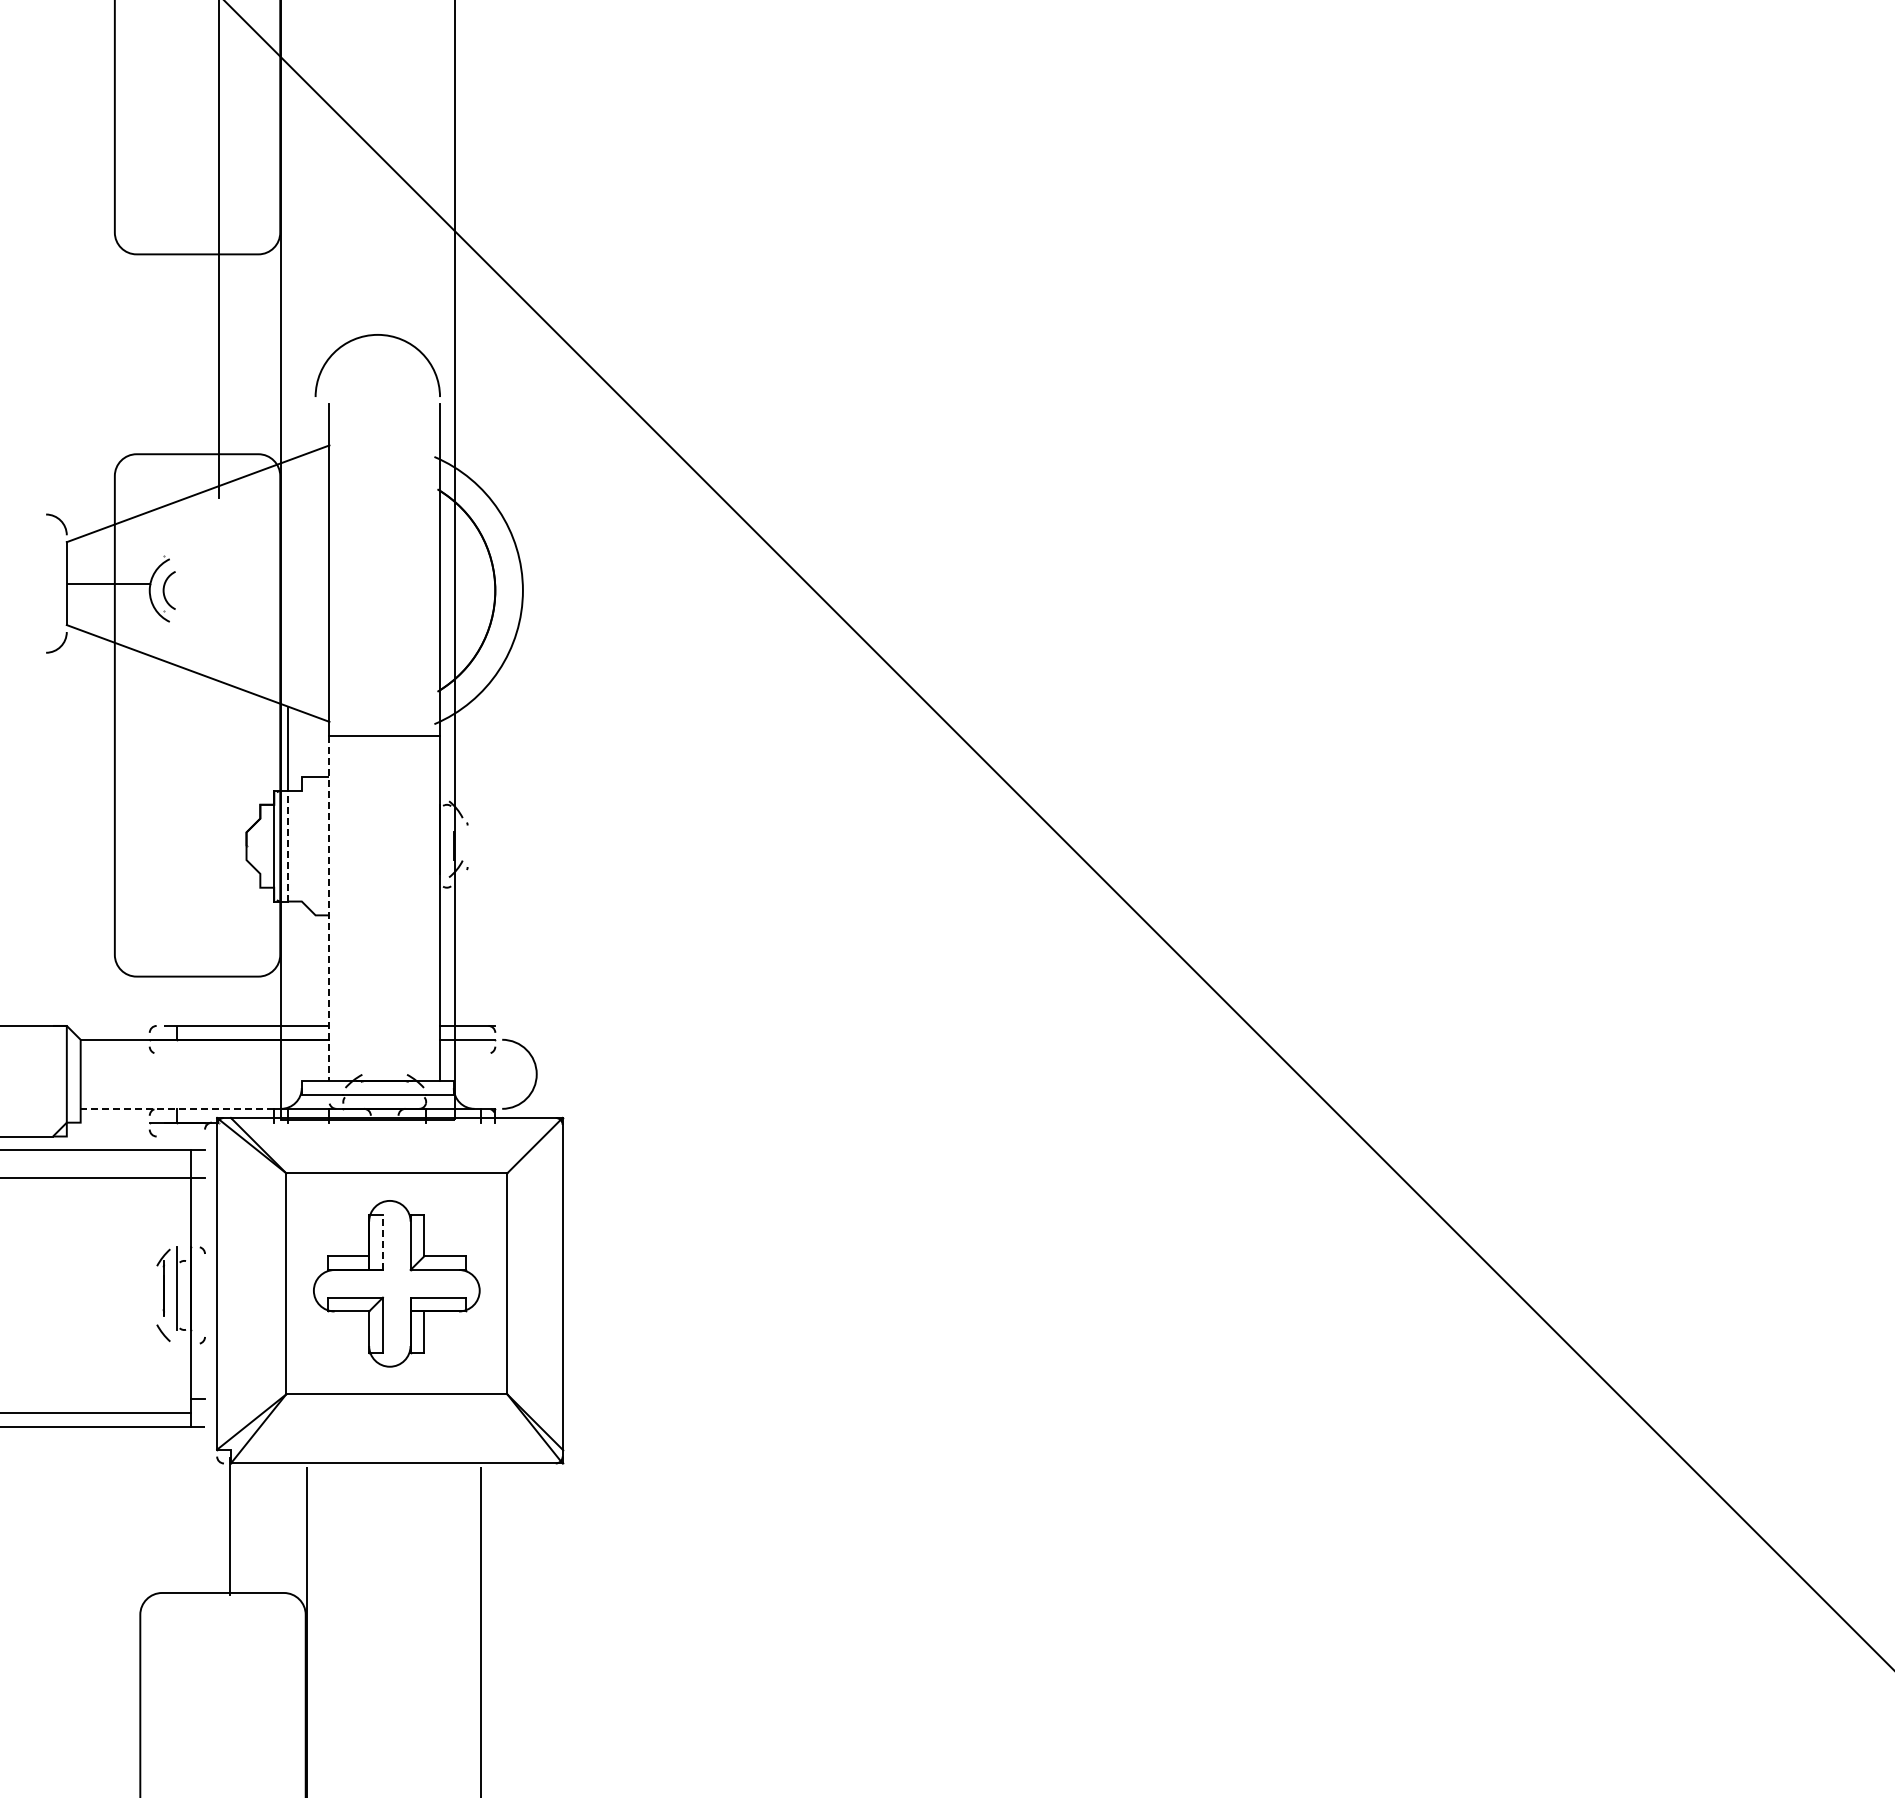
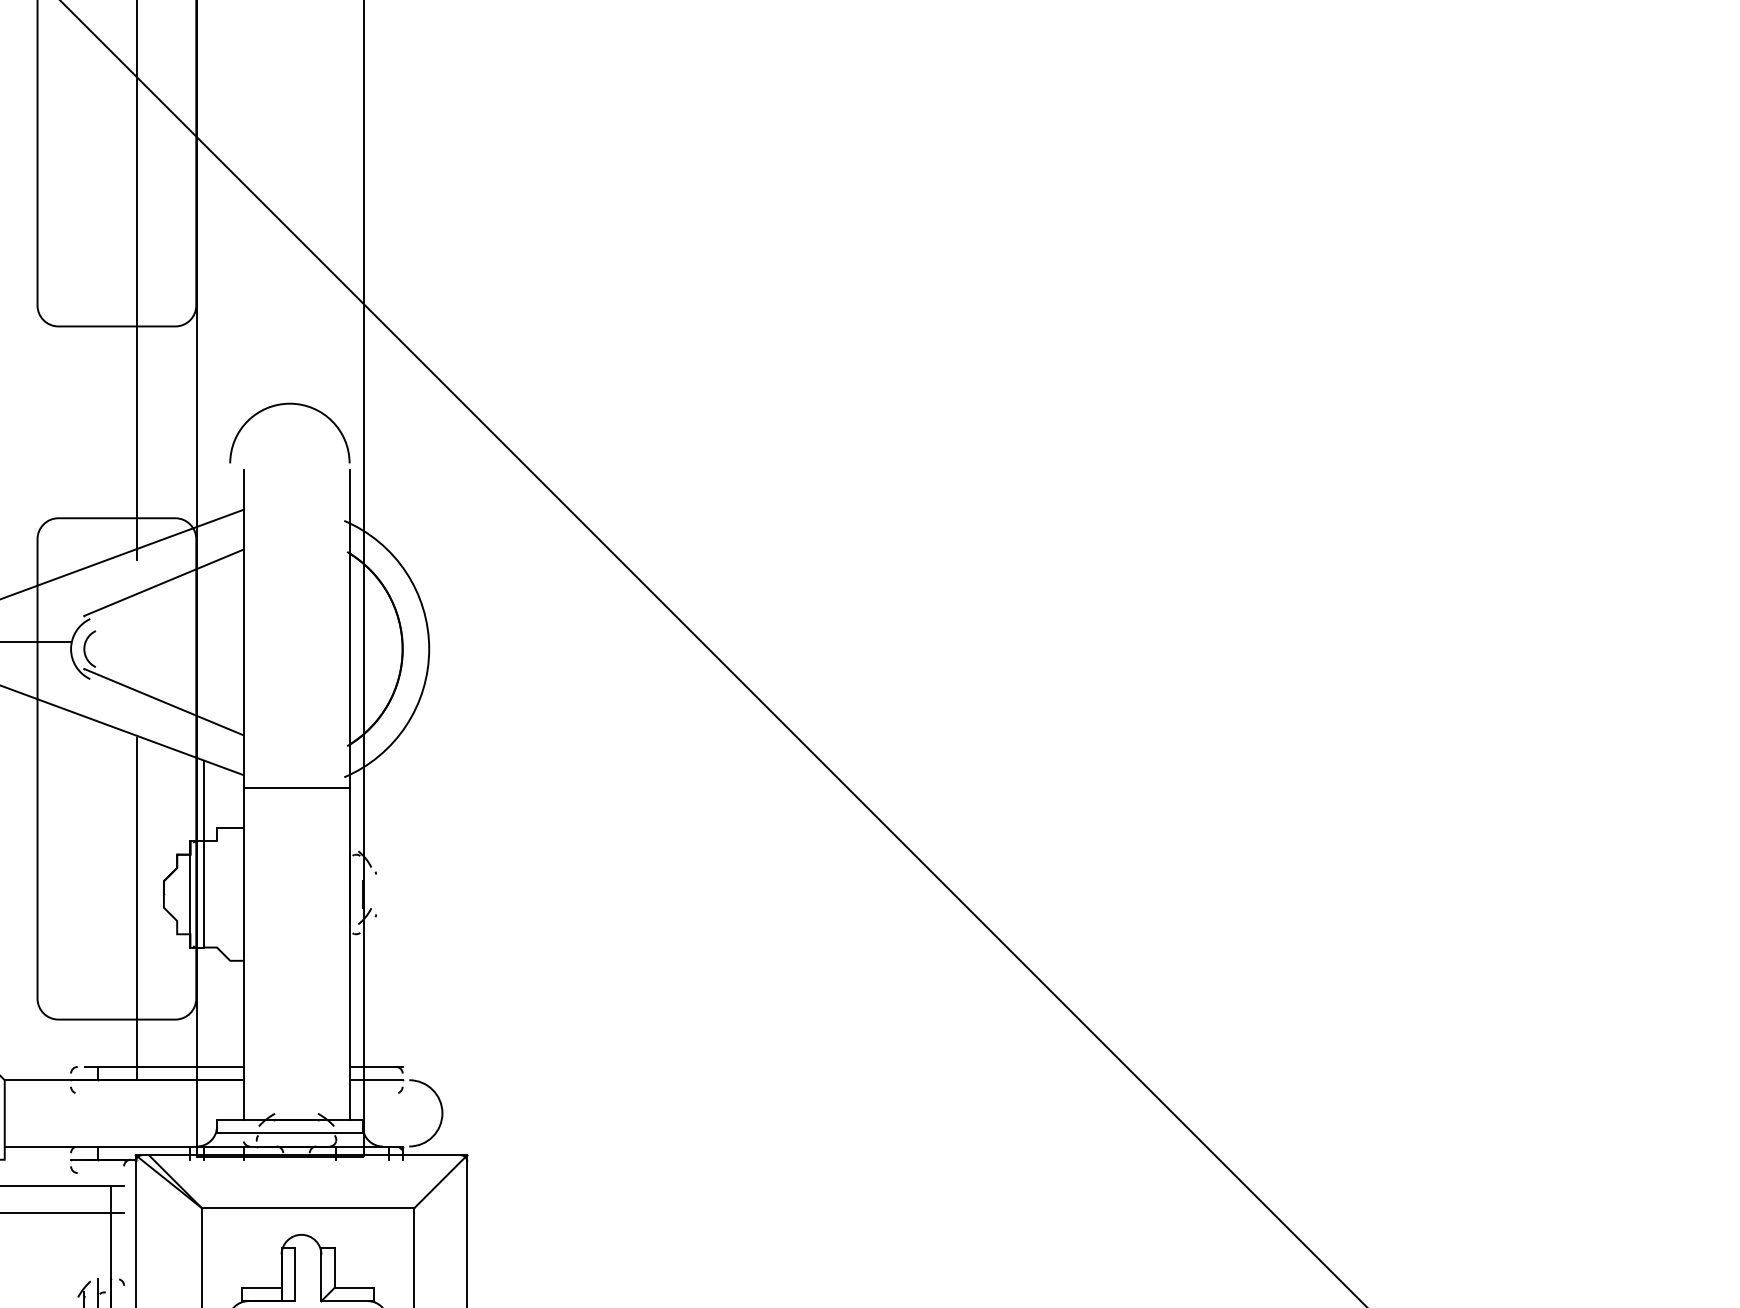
line: (246, 521) -> (163, 582), added
line: (246, 645) -> (163, 701), added
line: (287, 845) -> (203, 893), dashed -> solid
line: (218, 860) -> (137, 908), added
line: (329, 908) -> (243, 954), dashed -> solid
line: (177, 1108) -> (97, 1146), dashed -> solid
line: (382, 1242) -> (294, 1274), dashed -> solid

